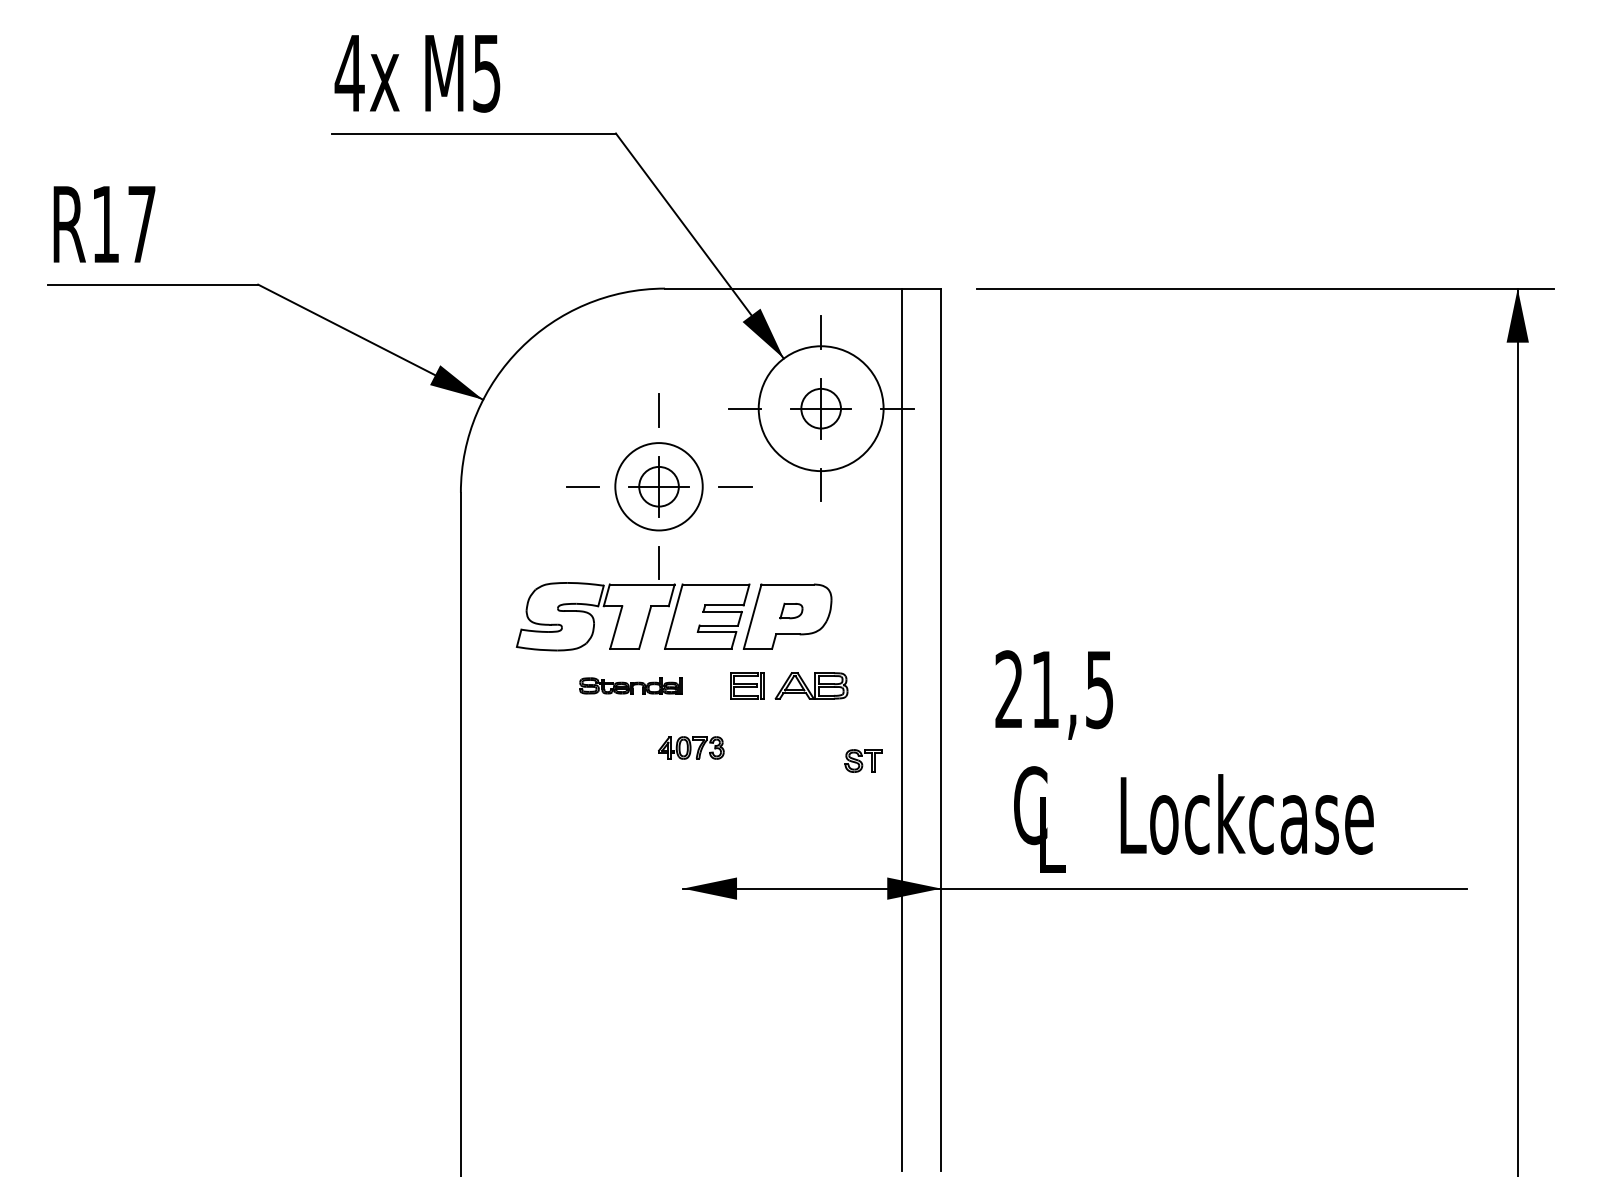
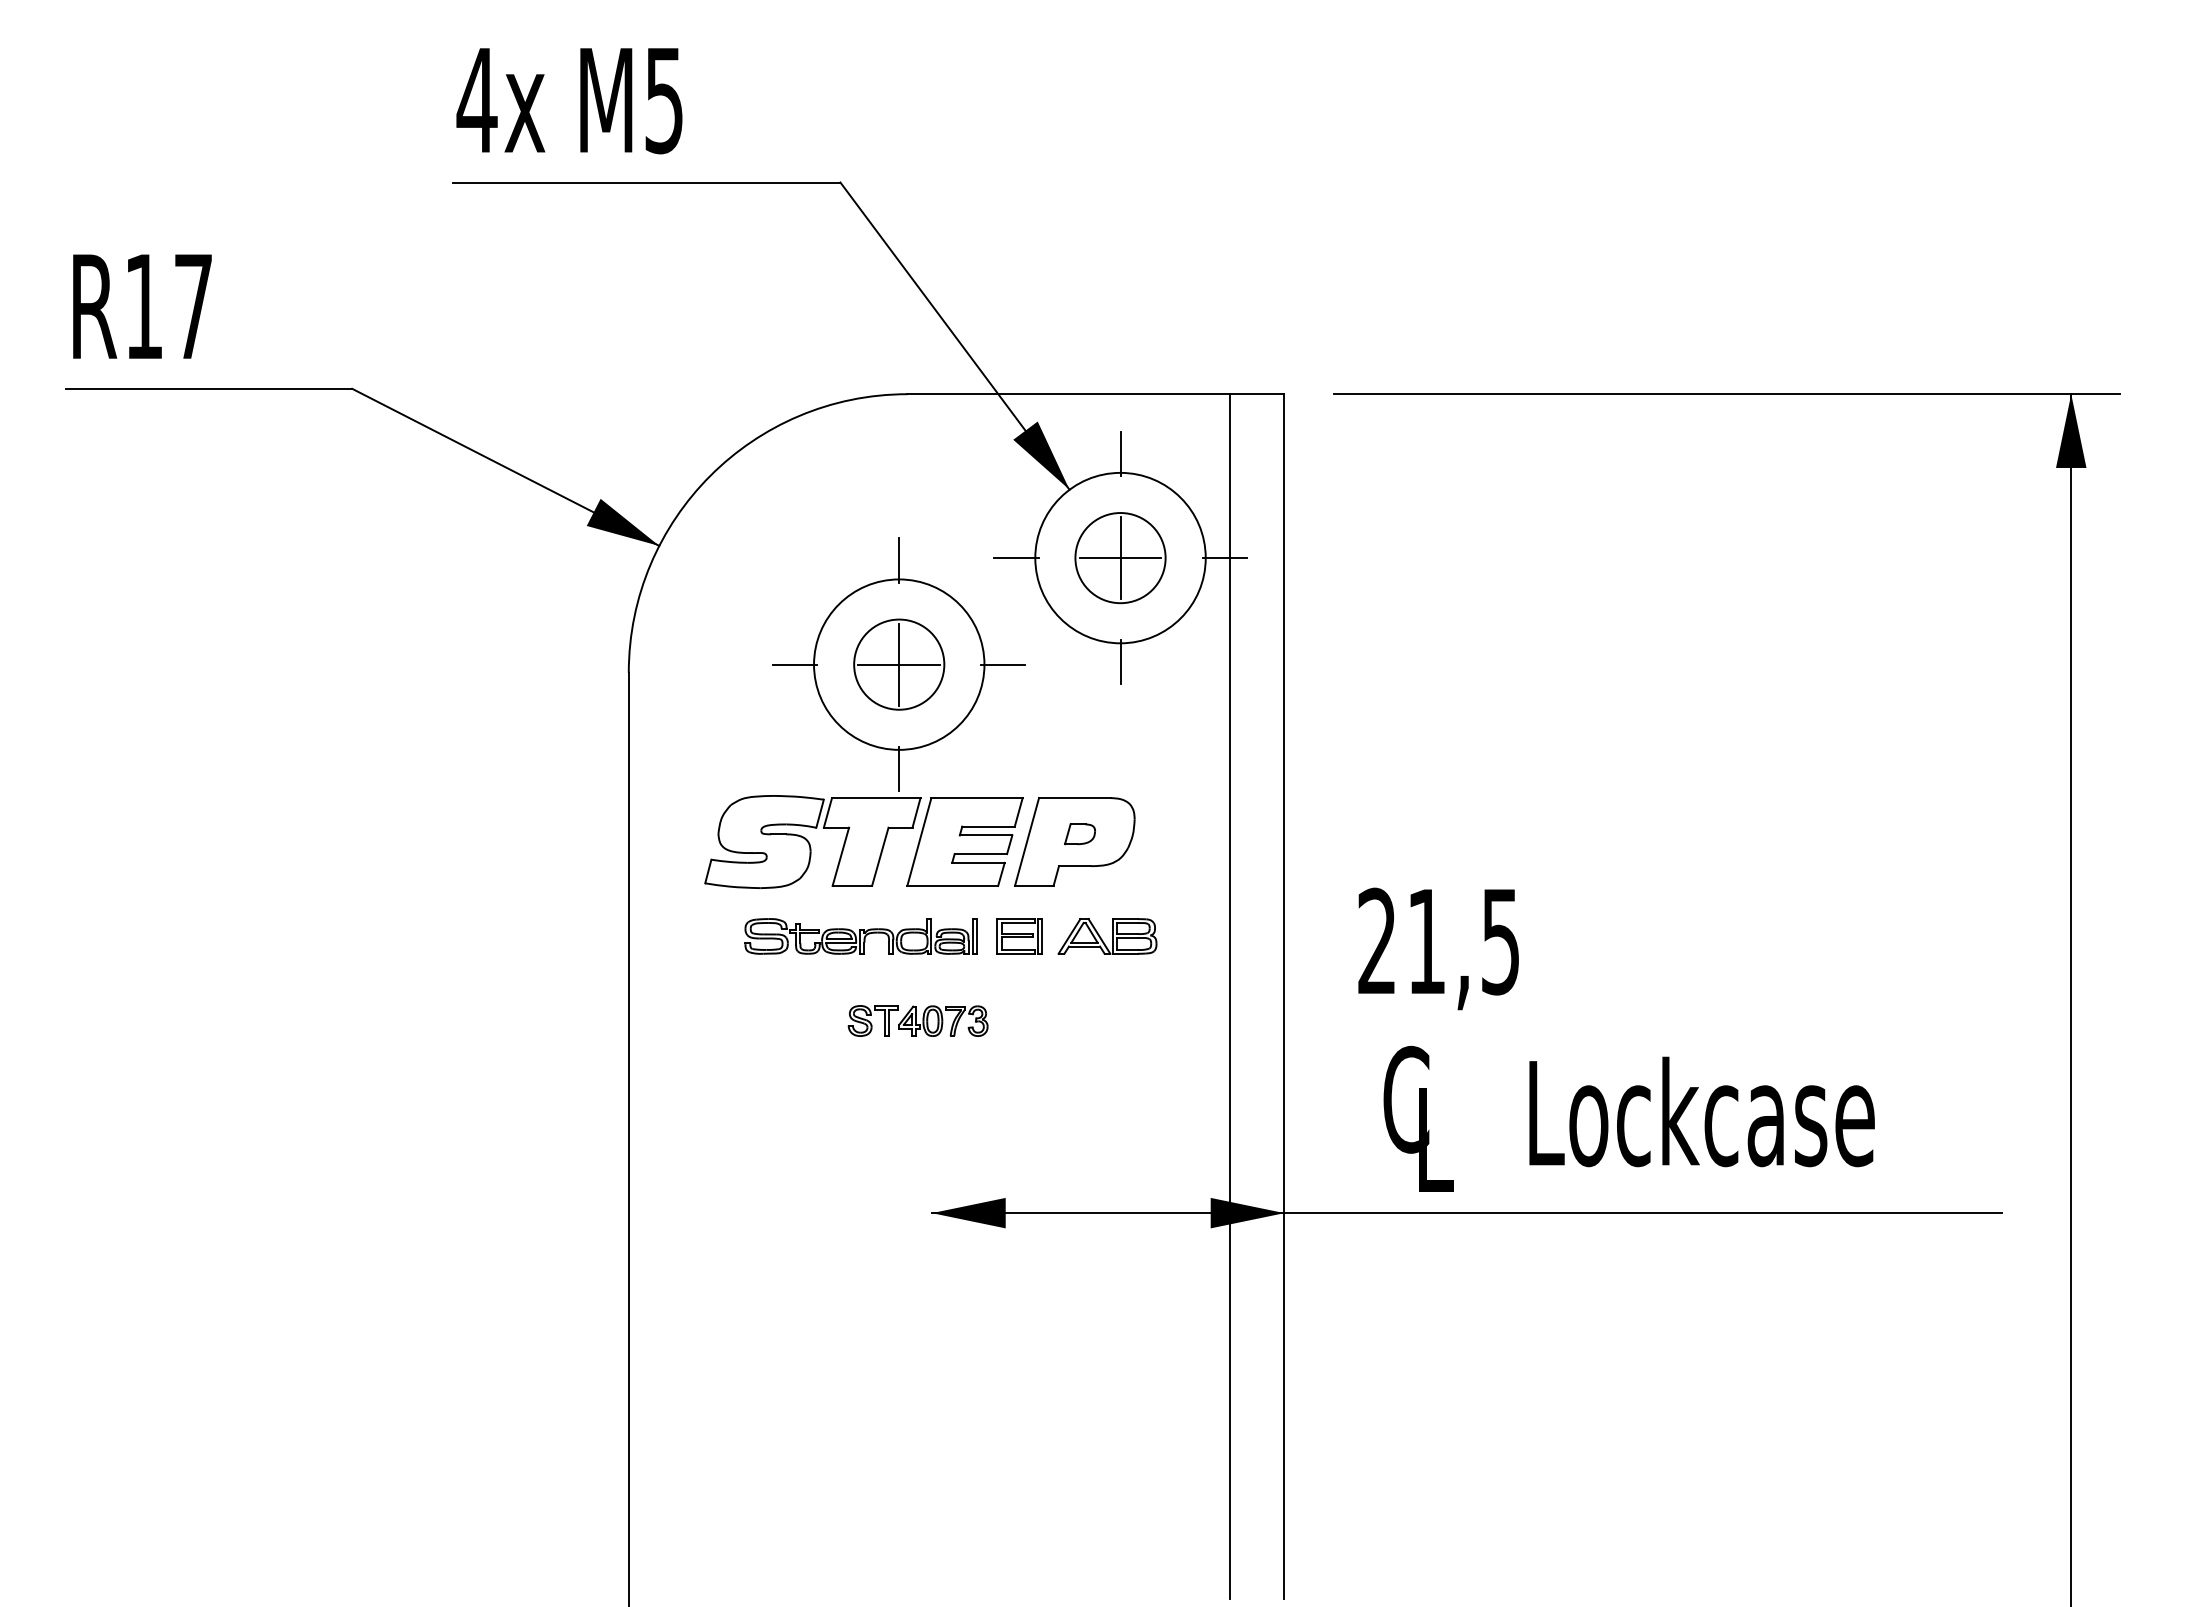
circle: (821, 408) -> (1120, 558), size x1.67
circle: (659, 486) -> (899, 664), size x1.43
circle: (659, 486) -> (899, 664), size x1.67
part: (630, 685) -> (860, 936), size x1.67
part: (862, 760) -> (872, 1020), moved

